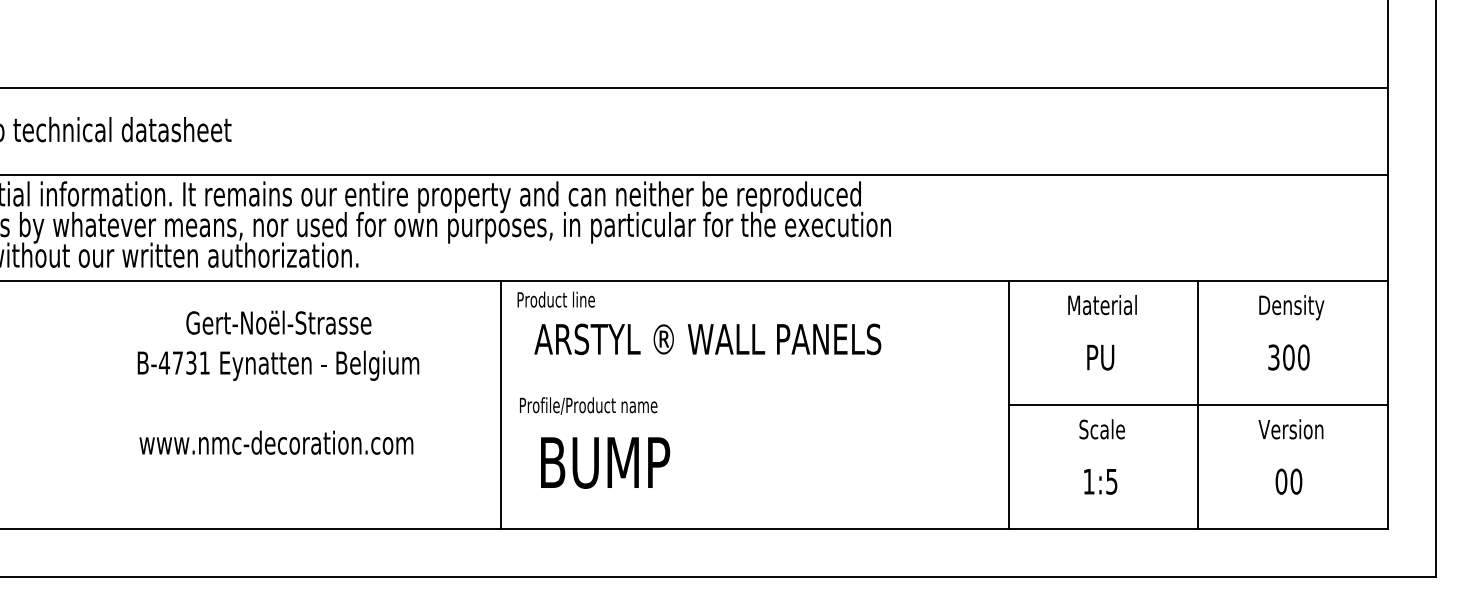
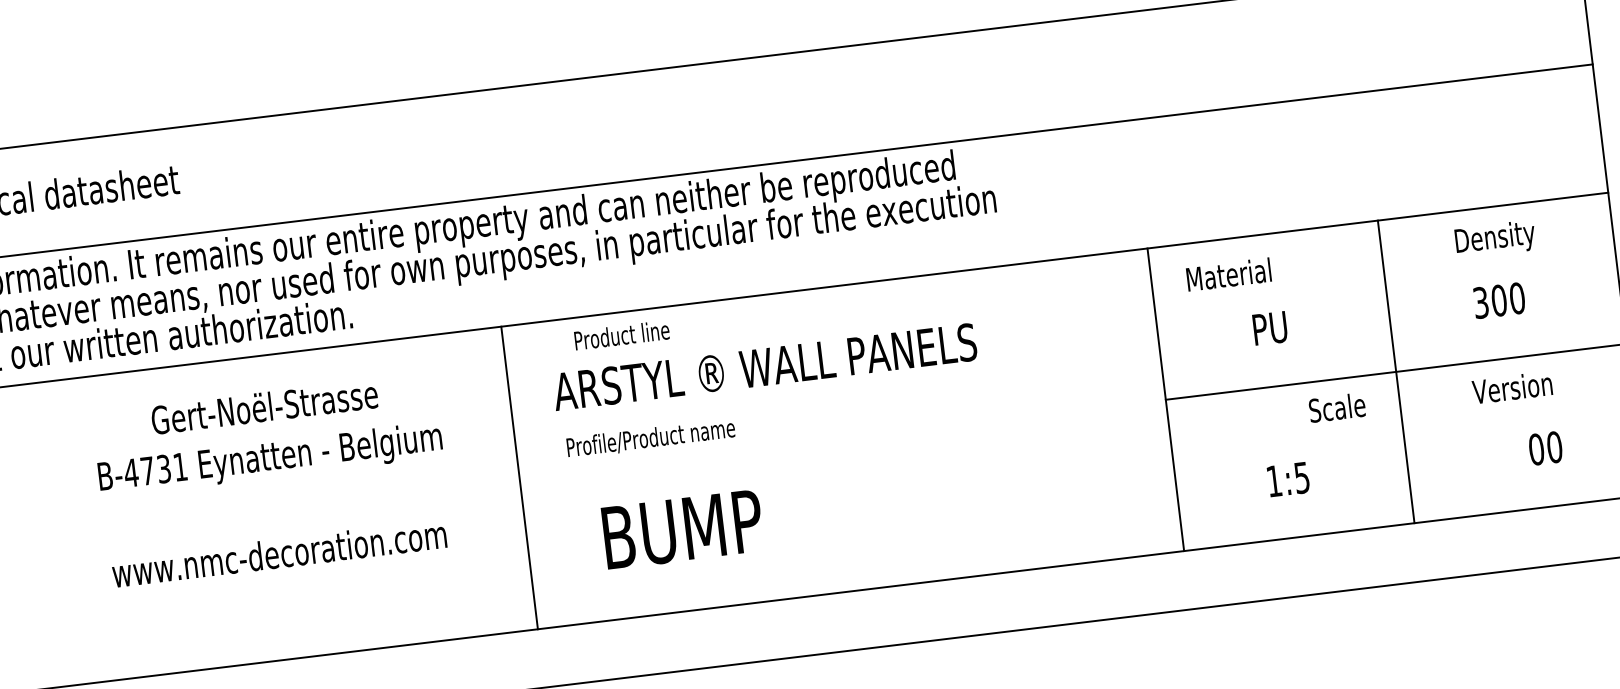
text: (555, 299) -> (621, 335), moved
text: (1102, 305) -> (1228, 275), moved
text: (707, 339) -> (764, 367), moved
line: (501, 404) -> (519, 477), moved
text: (588, 405) -> (650, 437), moved
text: (1101, 429) -> (1336, 408), moved
text: (1288, 481) -> (1545, 448), moved

